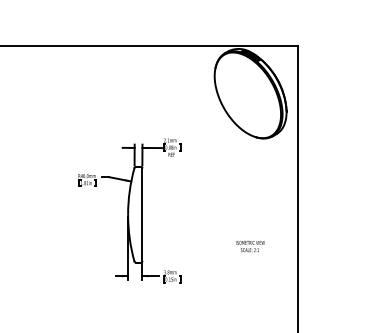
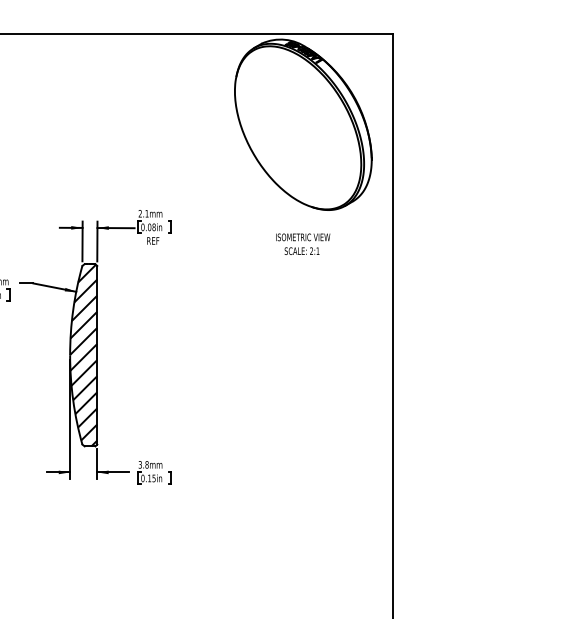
hatch: (135, 214) -> (84, 354), added
text: (250, 246) -> (303, 244), moved

